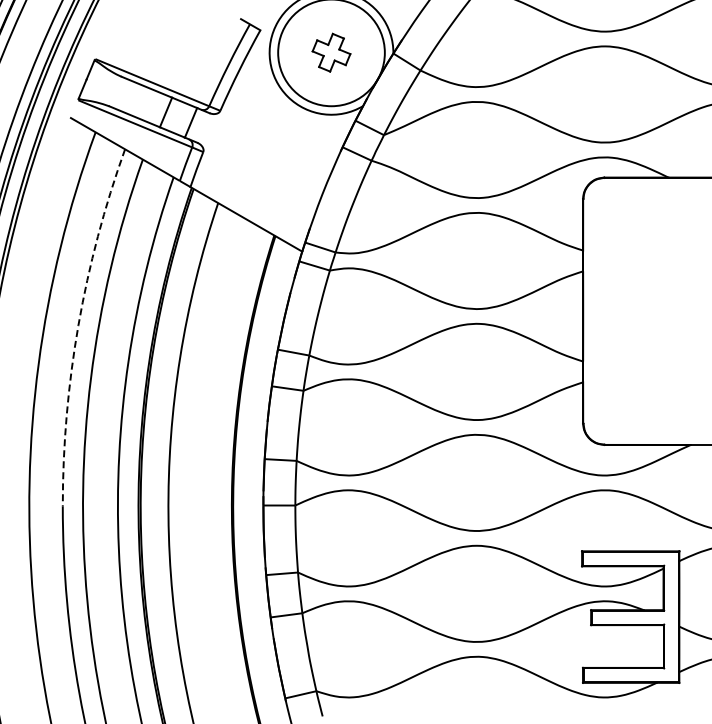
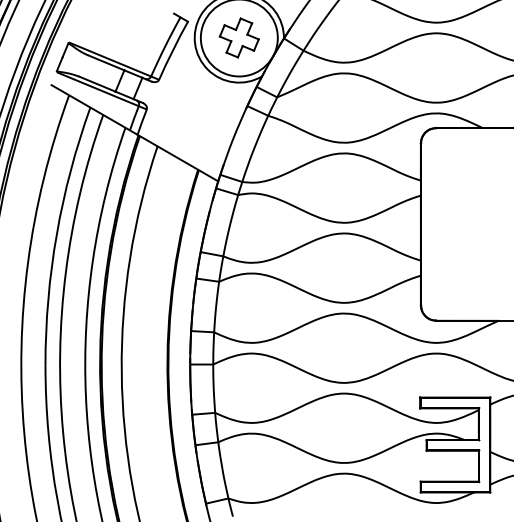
part: (331, 52) -> (239, 37), size x1.43
arc: (78, 325) -> (56, 234), dashed -> solid

